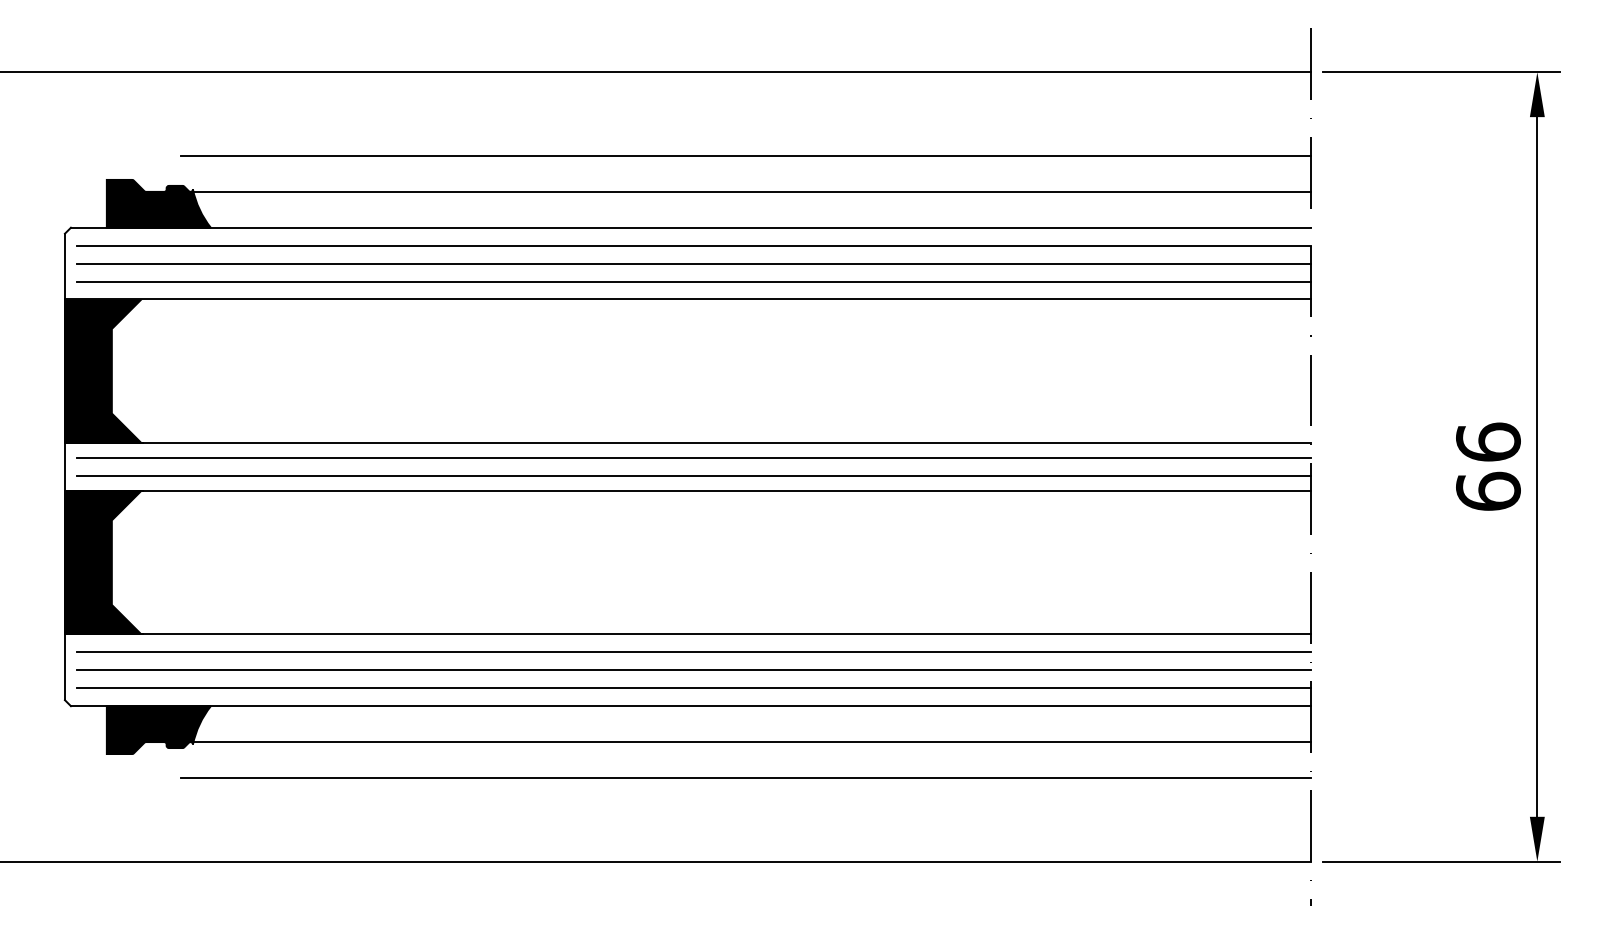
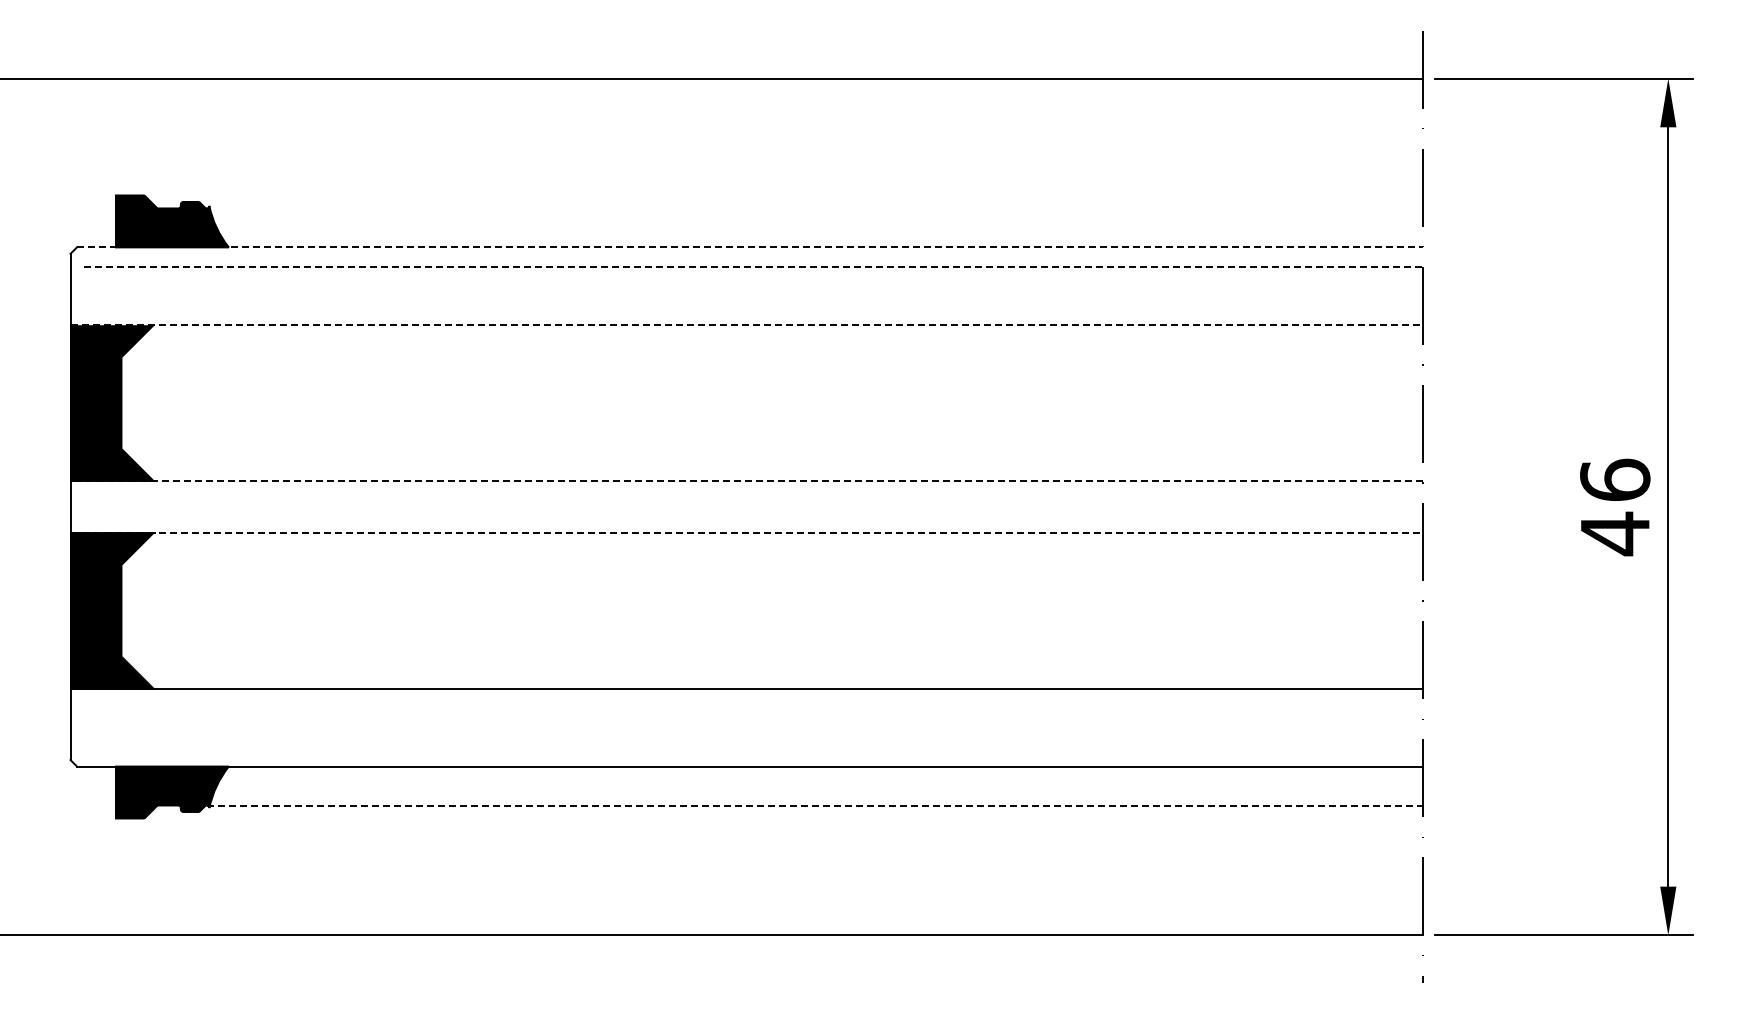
line: (745, 155) -> (809, 169), removed
line: (750, 191) -> (814, 208), removed
line: (691, 227) -> (750, 247), solid -> dashed
line: (694, 245) -> (753, 266), solid -> dashed
line: (694, 263) -> (753, 286), removed
line: (694, 281) -> (753, 305), removed
line: (688, 299) -> (747, 325), solid -> dashed
line: (687, 442) -> (746, 480), solid -> dashed
line: (694, 458) -> (753, 497), removed
line: (694, 475) -> (753, 516), removed
line: (688, 490) -> (747, 532), solid -> dashed
text: (1488, 491) -> (1615, 533), 66 -> 46
line: (694, 652) -> (753, 708), removed
line: (694, 670) -> (753, 727), removed
line: (694, 688) -> (753, 747), removed
line: (751, 742) -> (815, 805), solid -> dashed
line: (745, 778) -> (809, 844), removed

